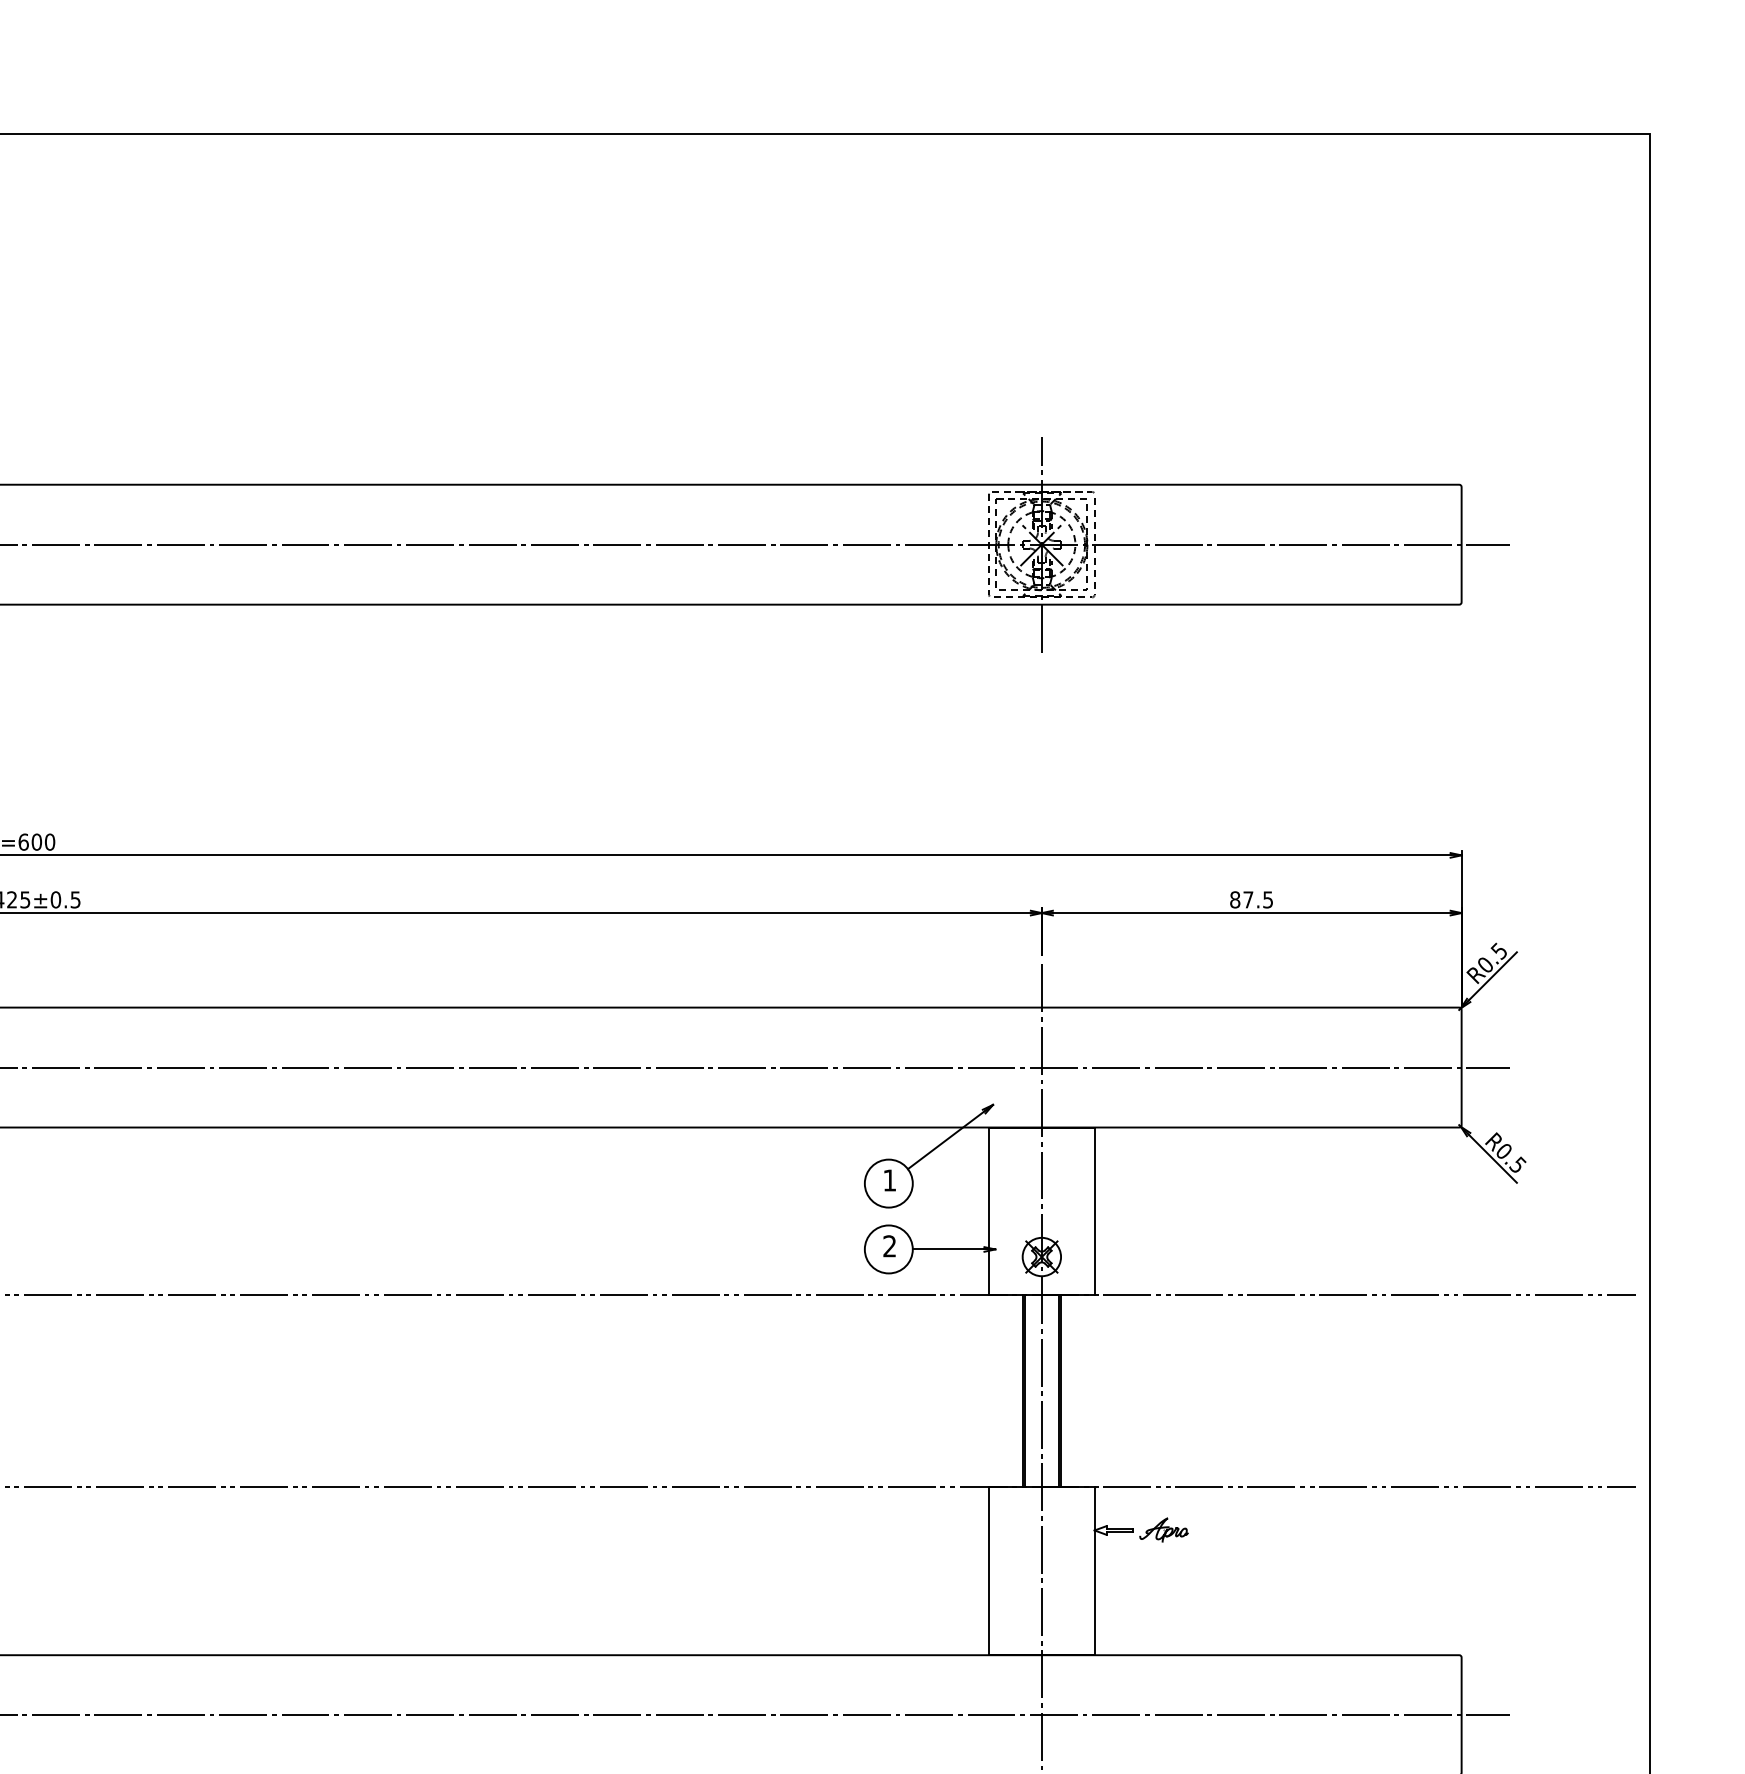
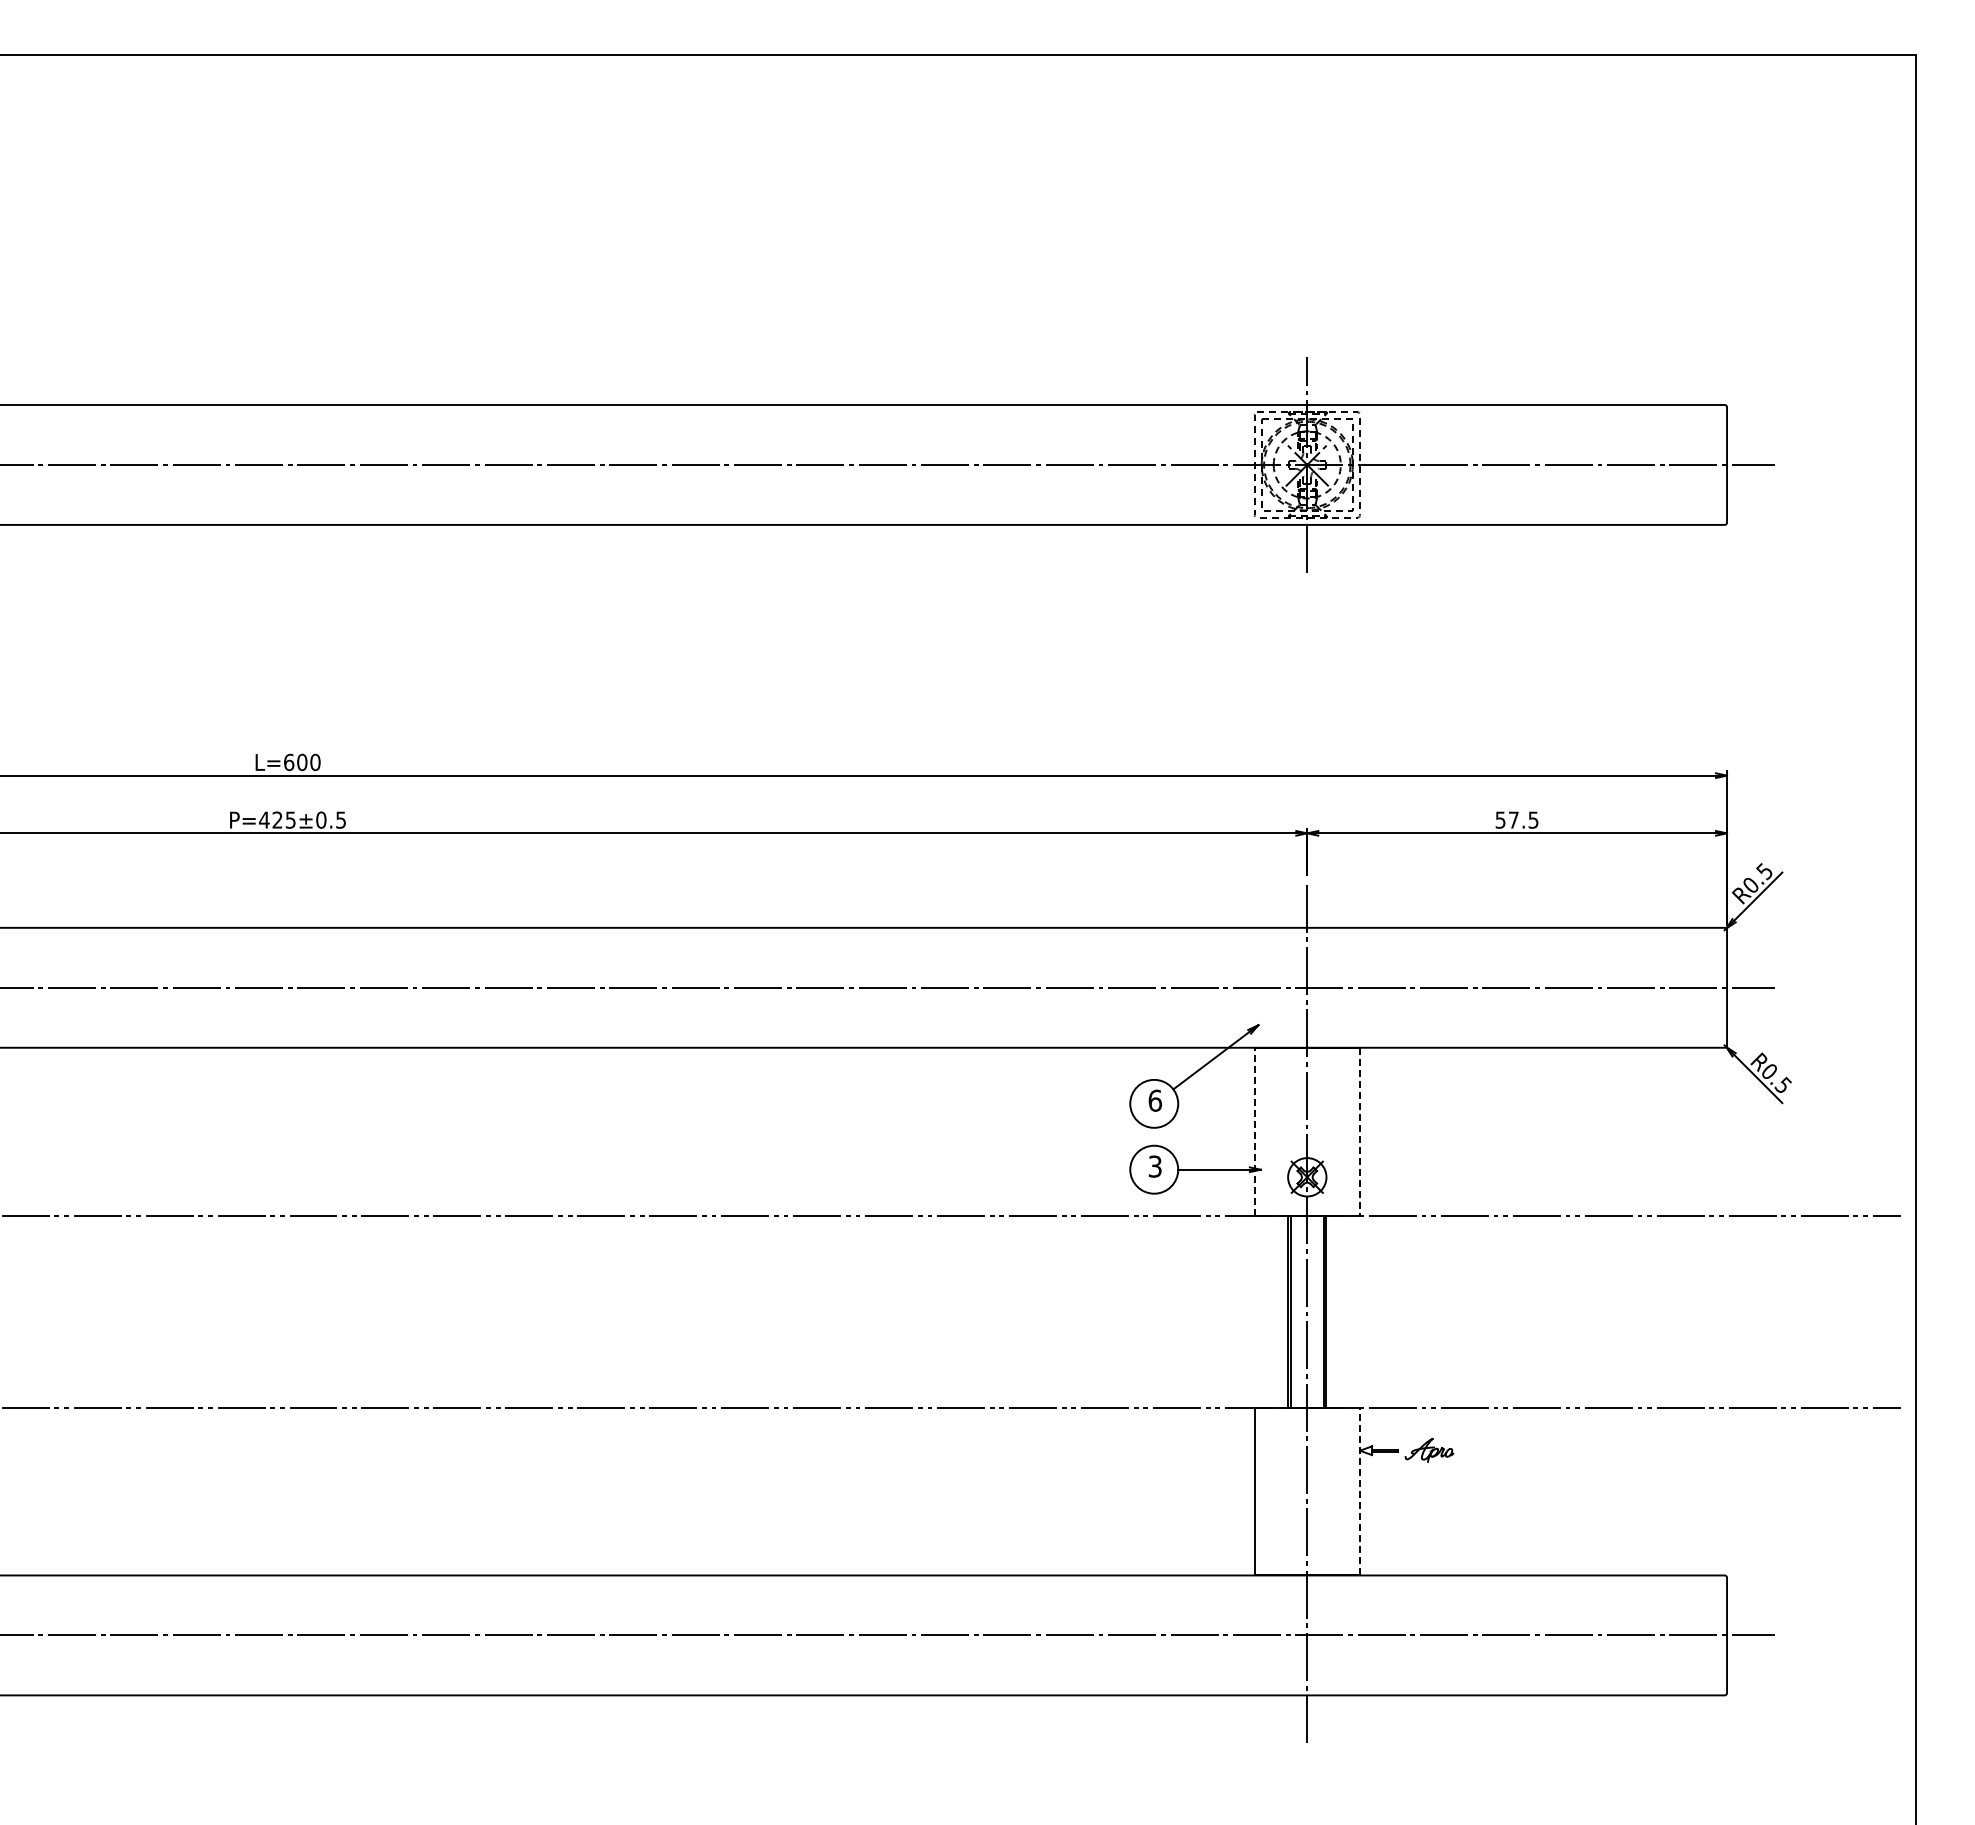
text: (1235, 899) -> (1500, 819), 87.5 -> 57.5
text: (890, 1180) -> (1155, 1100), 1 -> 6
line: (989, 1211) -> (1254, 1131), solid -> dashed
line: (1095, 1211) -> (1360, 1131), solid -> dashed
text: (890, 1246) -> (1155, 1166), 2 -> 3
line: (1095, 1571) -> (1360, 1491), solid -> dashed

